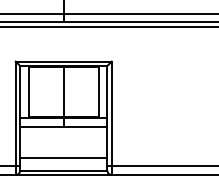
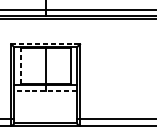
line: (63, 61) -> (45, 44), solid -> dashed
line: (28, 92) -> (20, 66), solid -> dashed
line: (63, 127) -> (45, 91), solid -> dashed
line: (63, 157) -> (45, 113), removed

